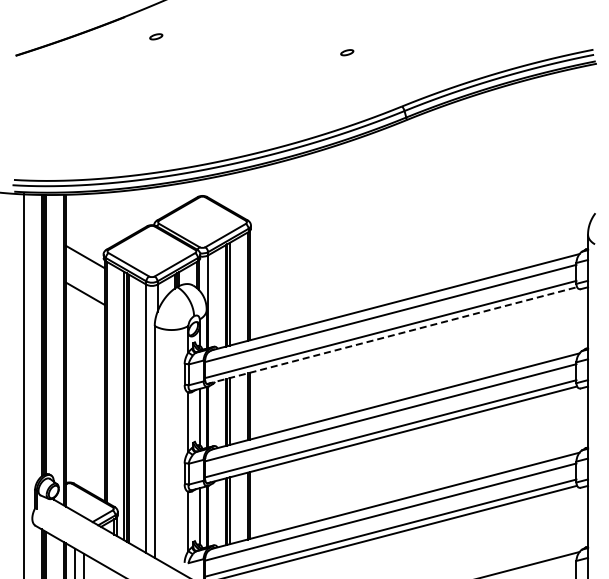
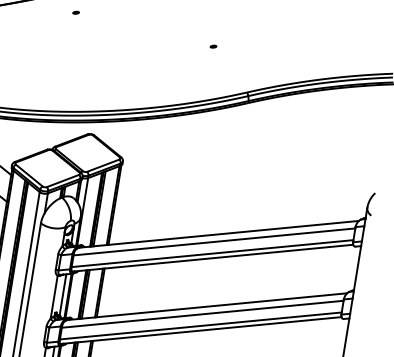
part: (155, 36) -> (75, 12), size x0.62
part: (347, 51) -> (213, 46), size x0.62
line: (392, 335) -> (213, 258), dashed -> solid

